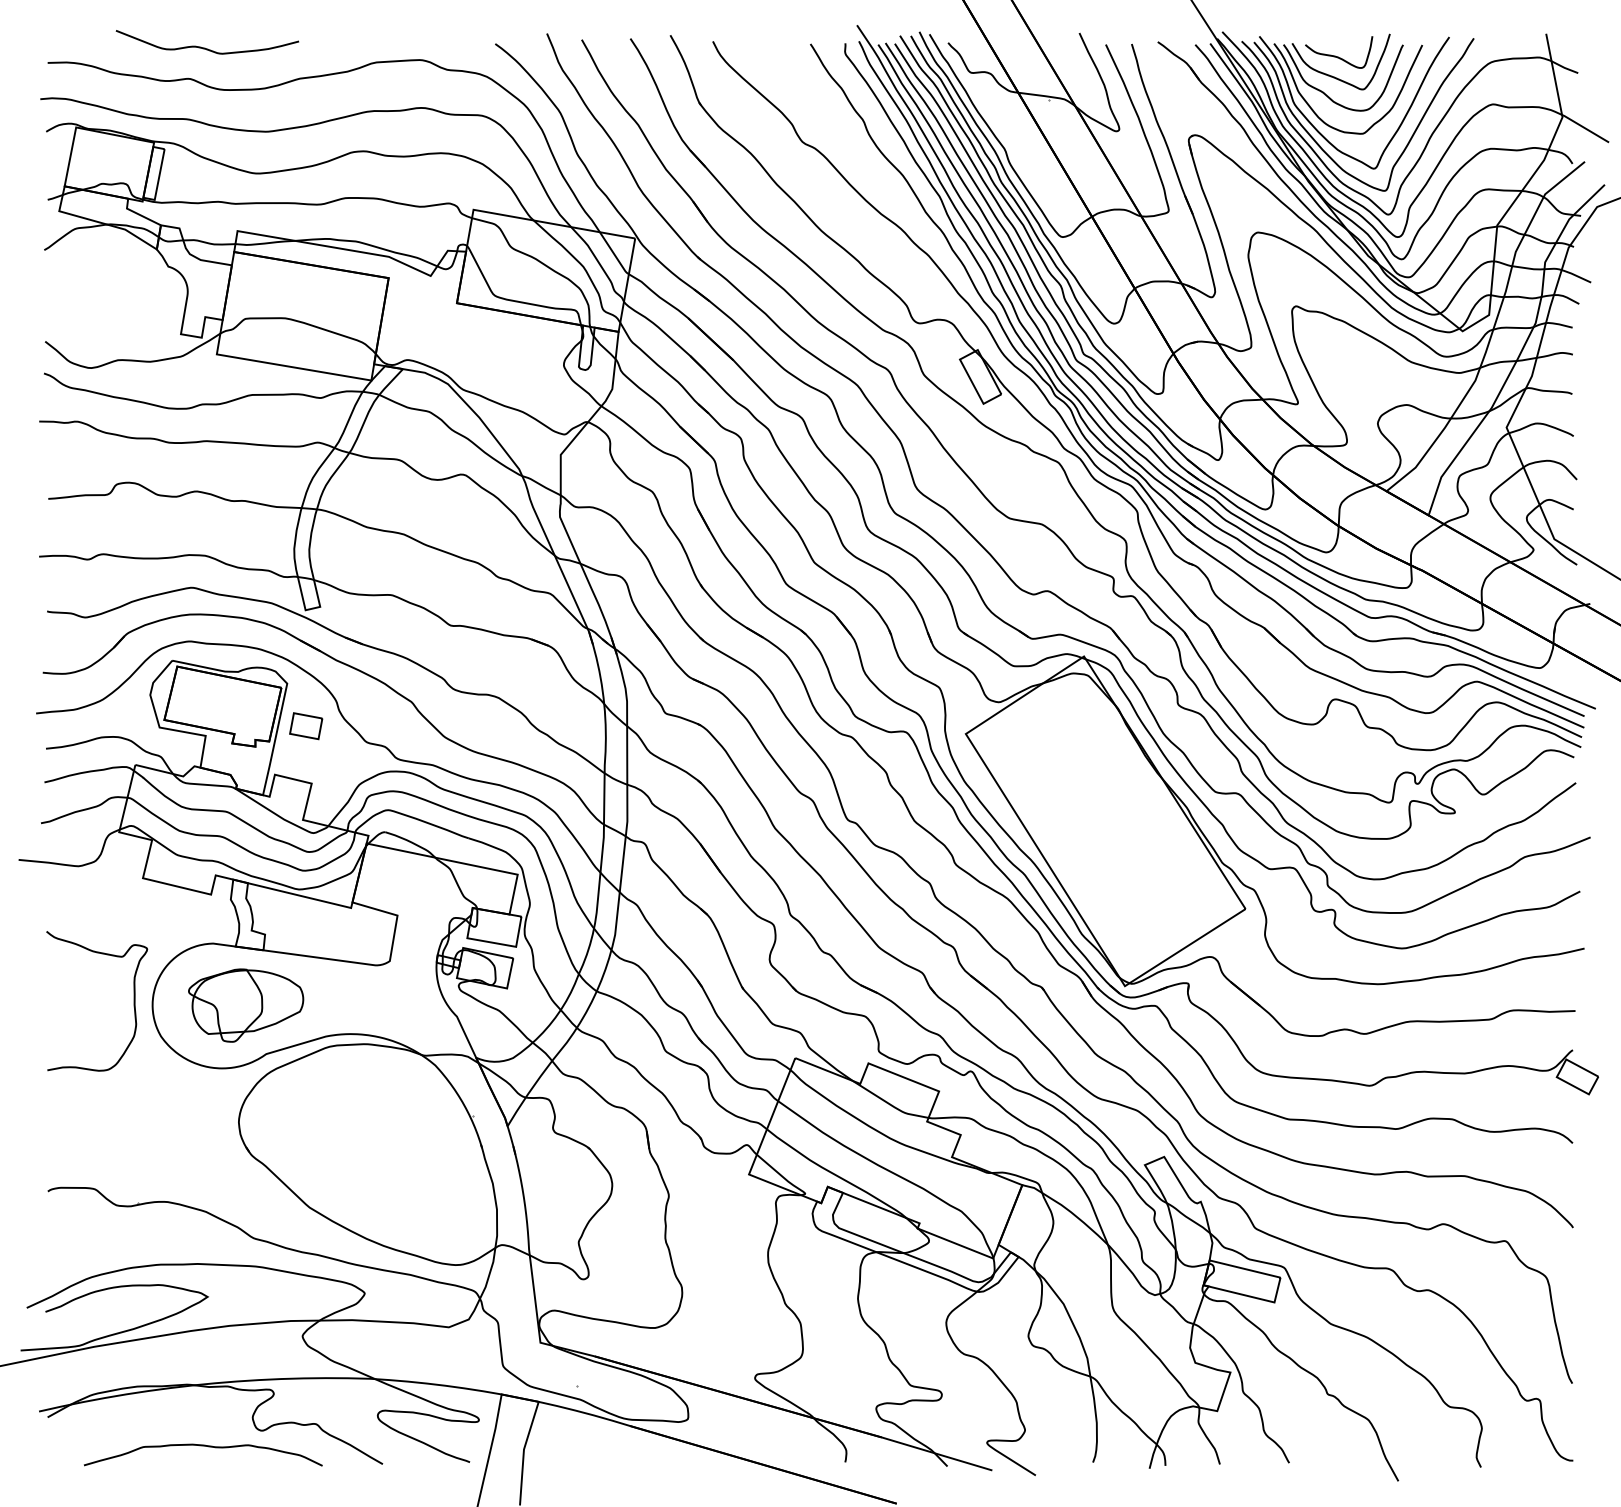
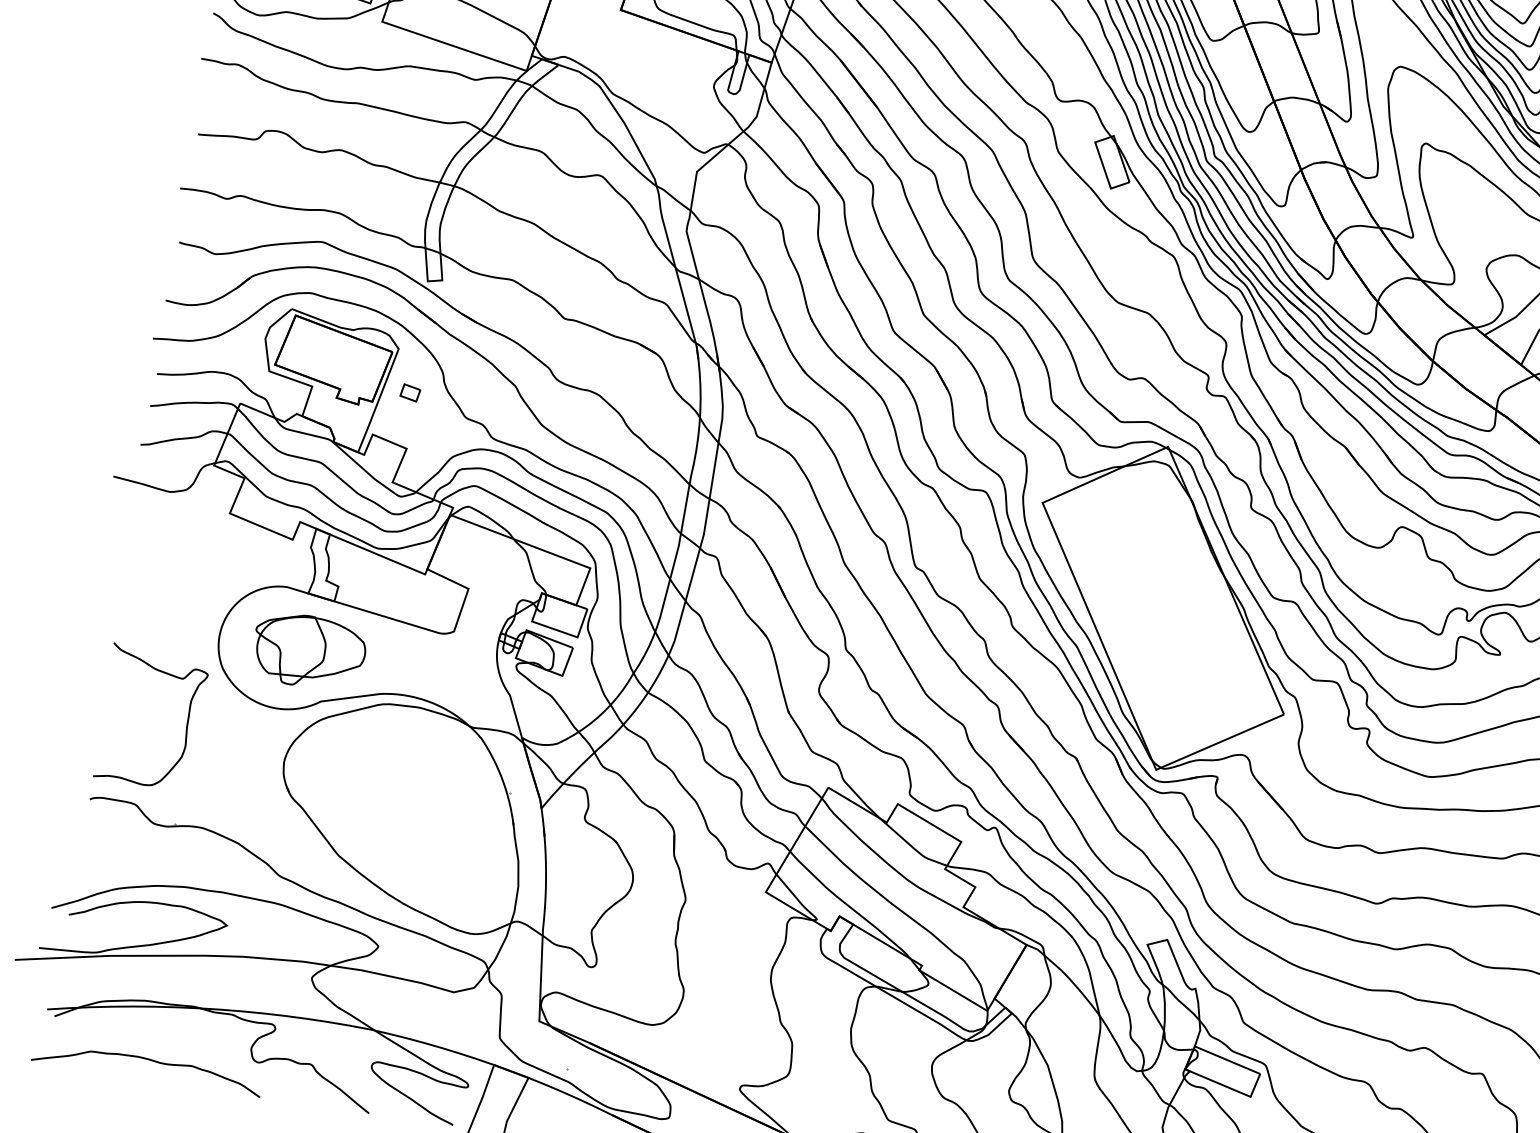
part: (306, 726) -> (410, 393), size x0.6
curve: (133, 1001) -> (186, 723), moved
curve: (203, 1446) -> (148, 1060), moved

